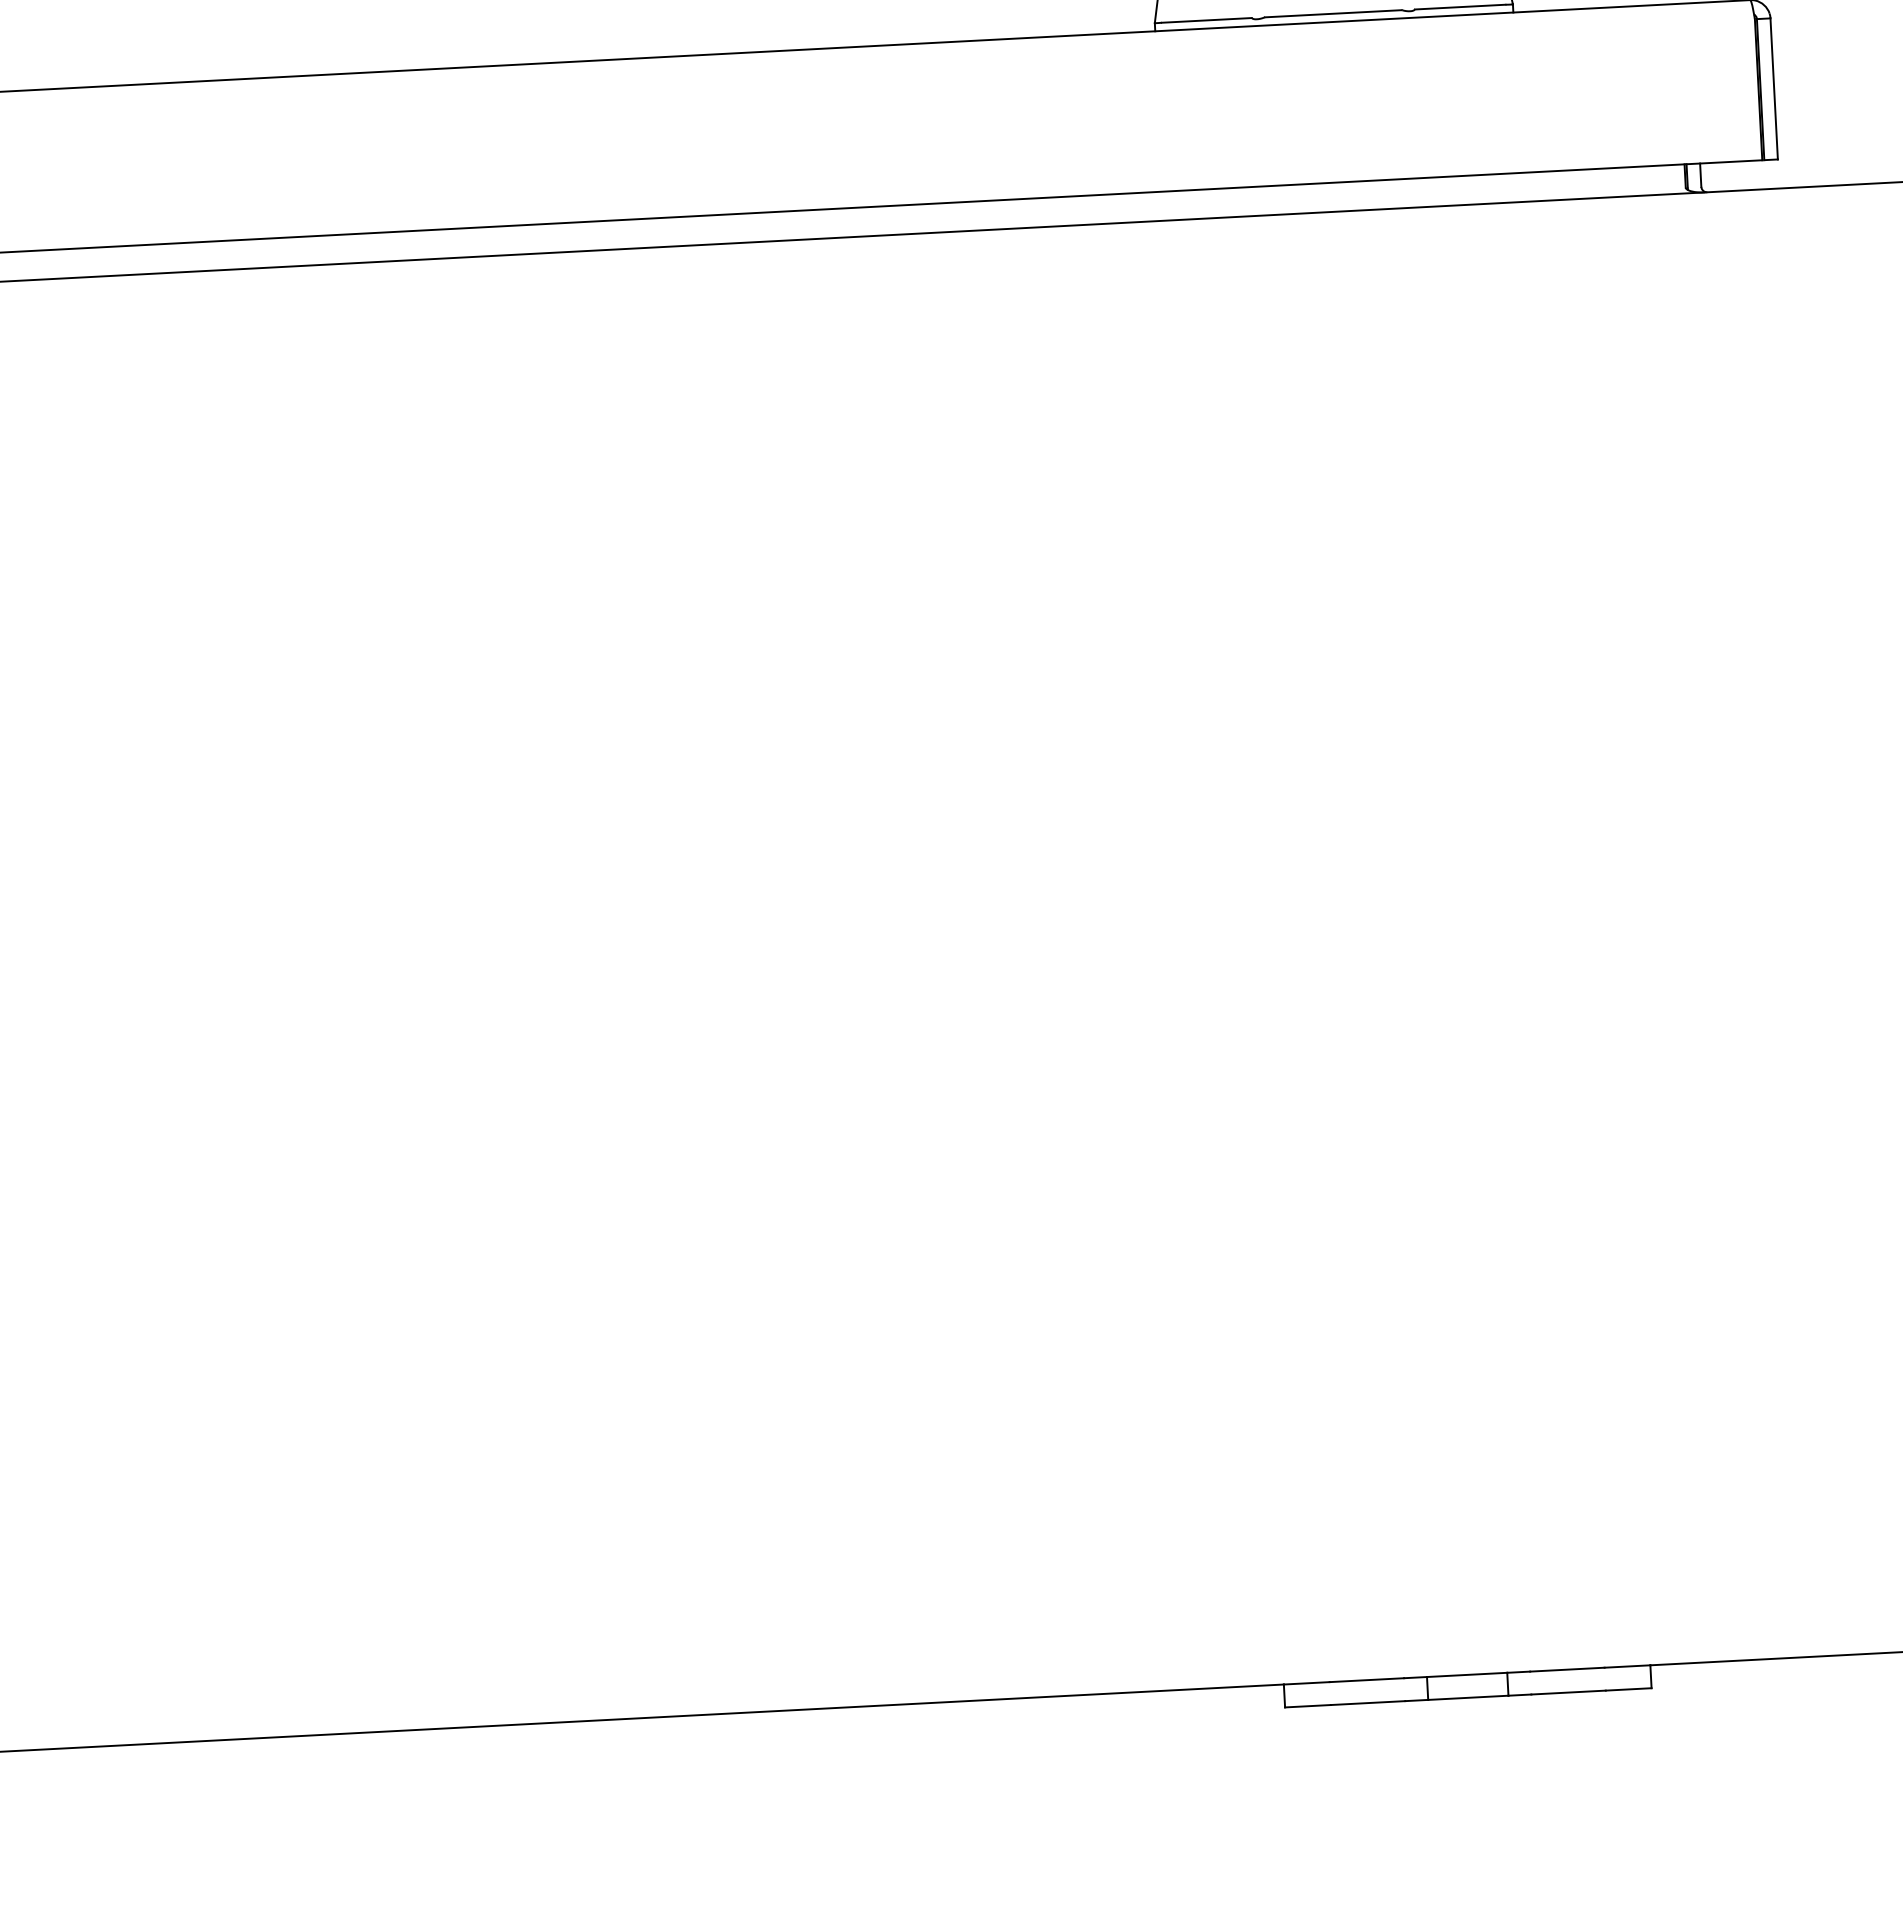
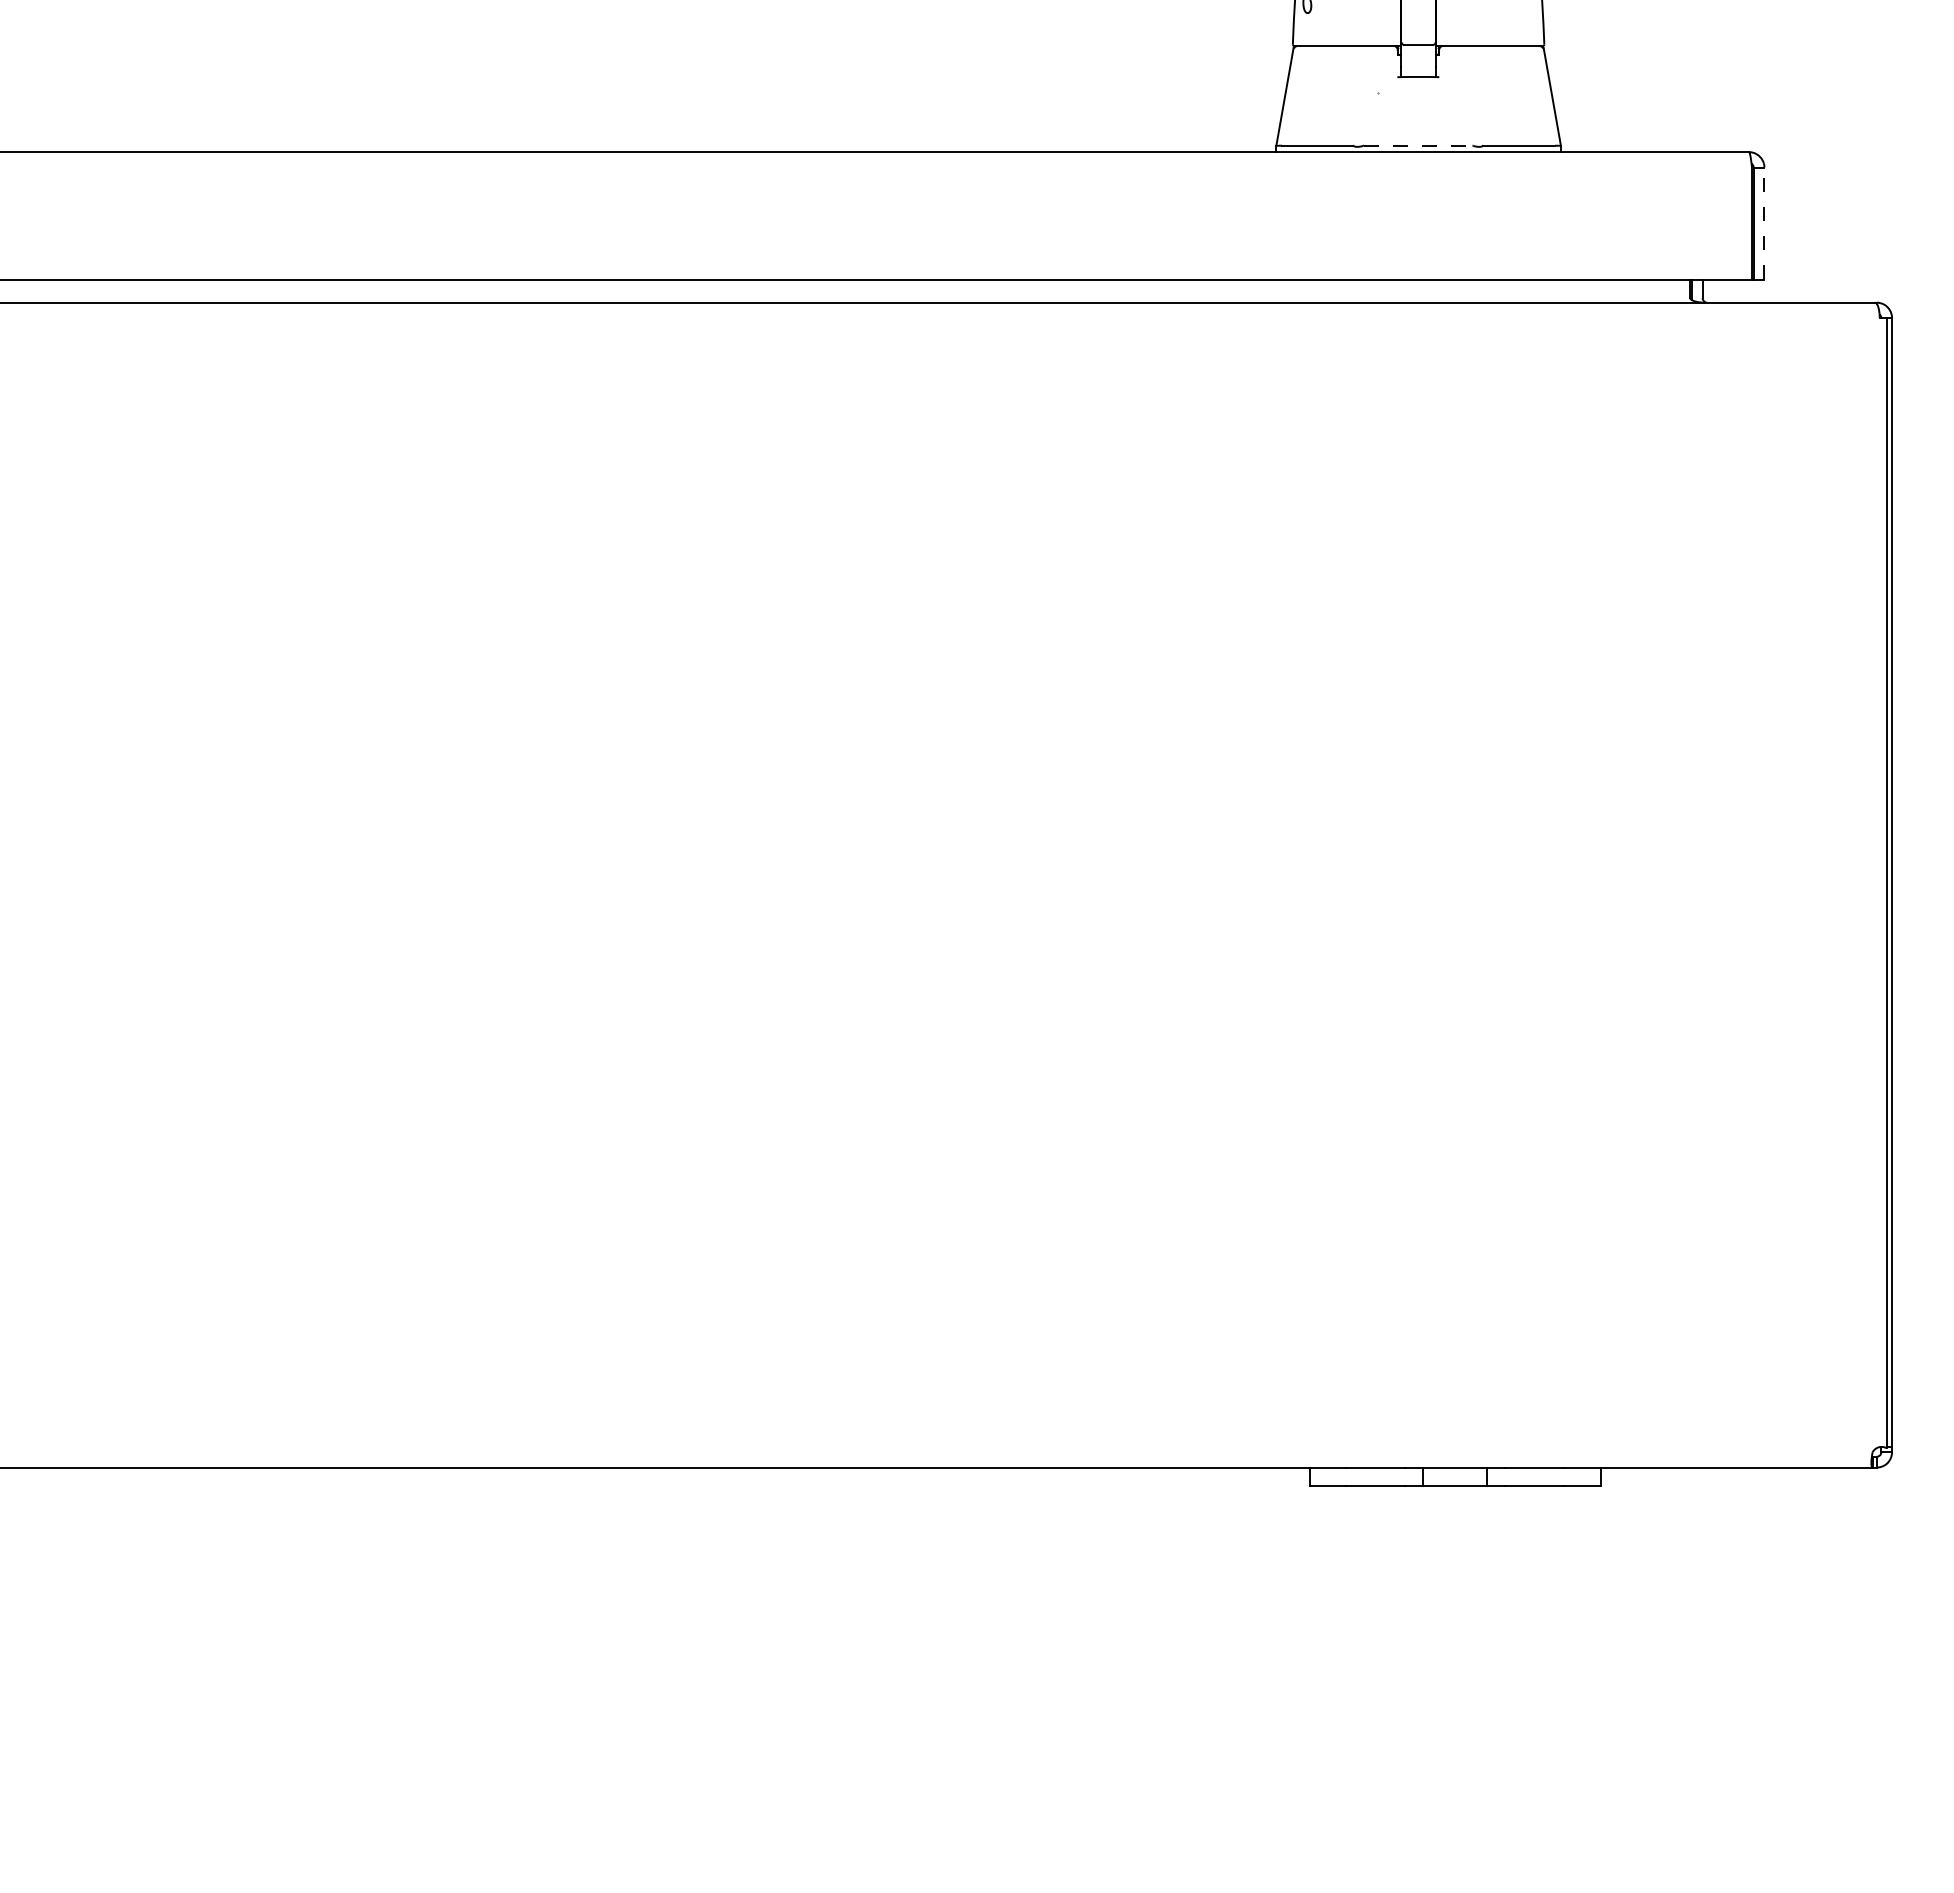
line: (1333, 13) -> (1418, 145), solid -> dashed
line: (1774, 88) -> (1764, 223), solid -> dashed

